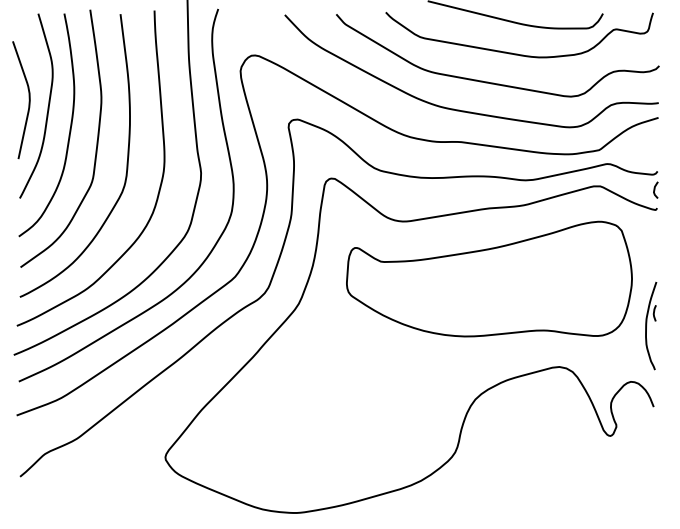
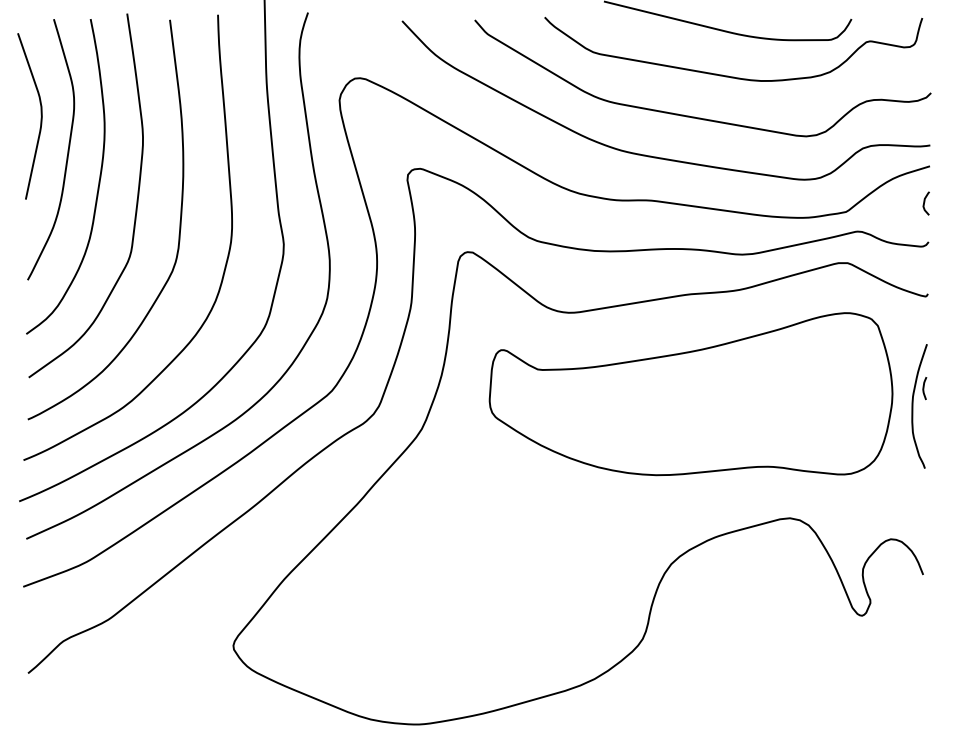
curve: (28, 99) -> (40, 115), moved
curve: (655, 189) -> (925, 202), moved
part: (651, 326) -> (919, 406), moved

